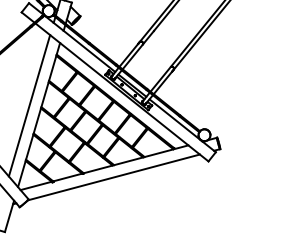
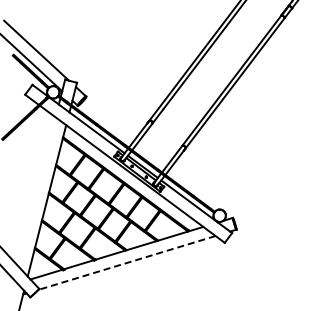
line: (29, 105) -> (36, 191), removed
line: (113, 176) -> (126, 262), solid -> dashed

